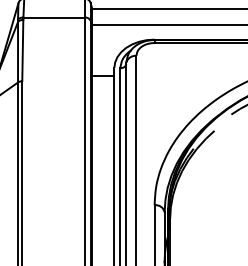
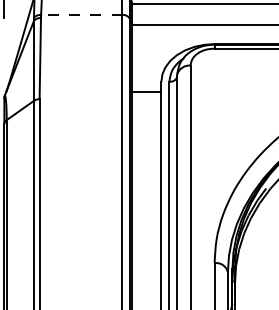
line: (54, 17) -> (82, 14), solid -> dashed

